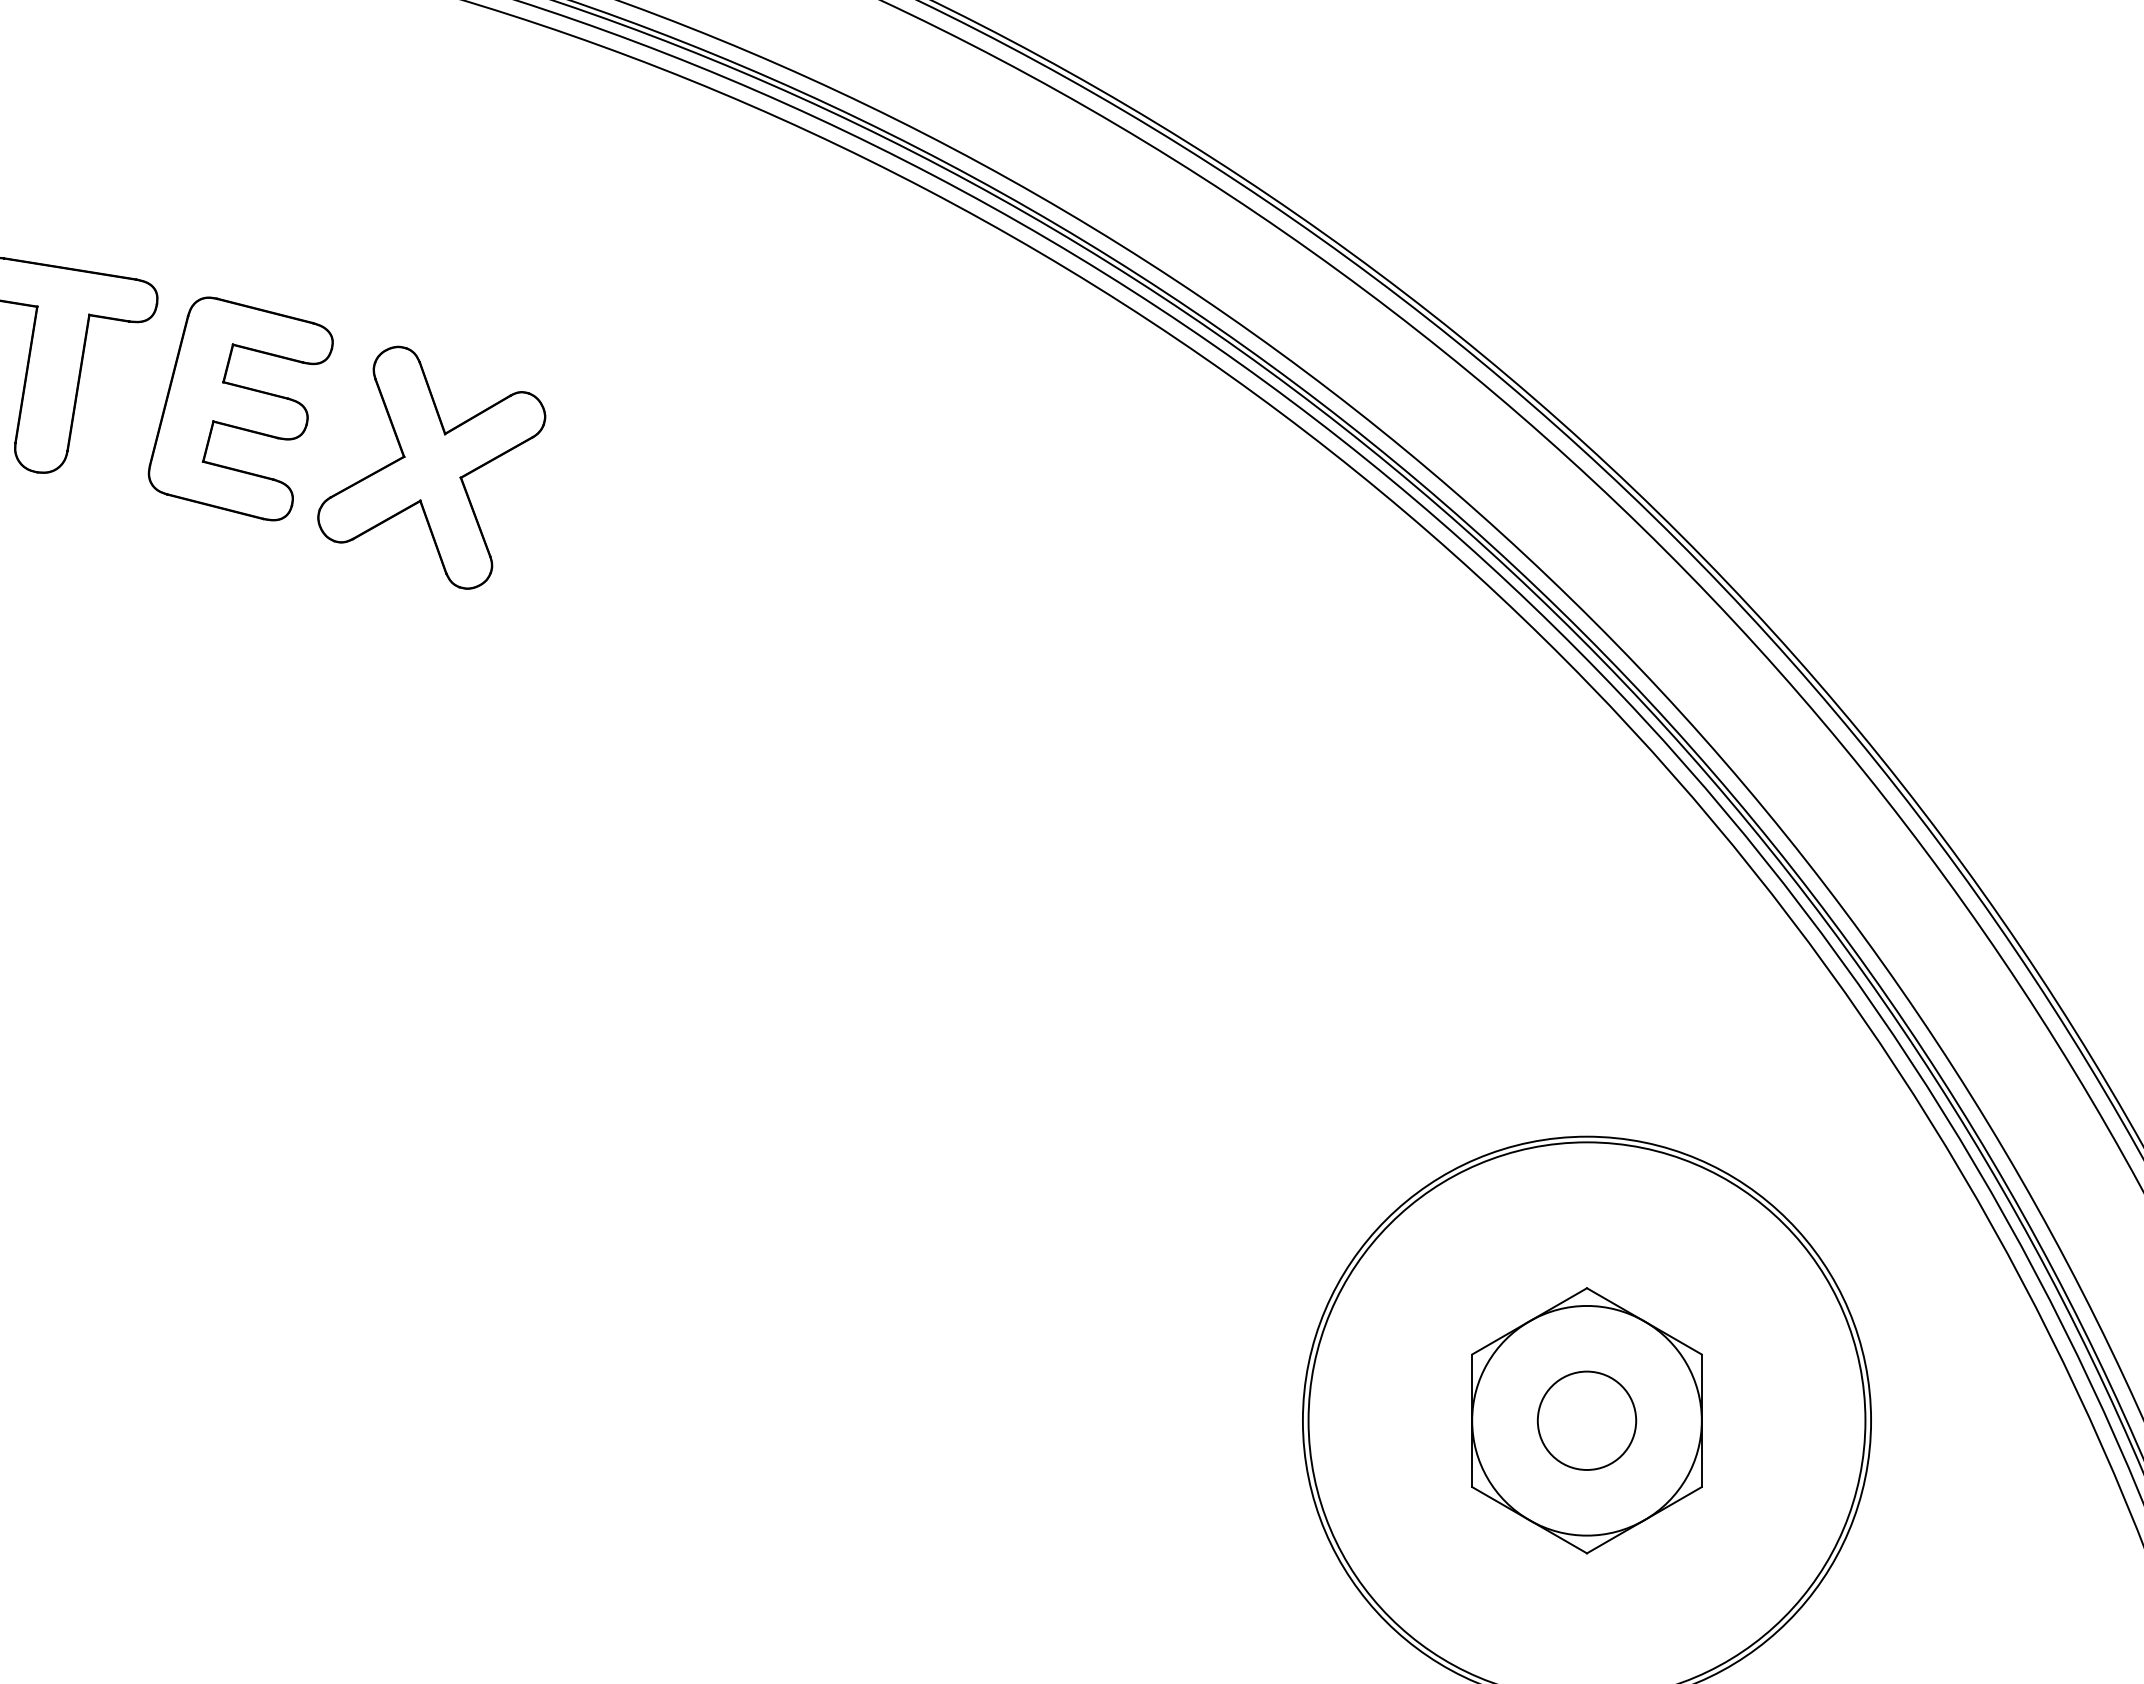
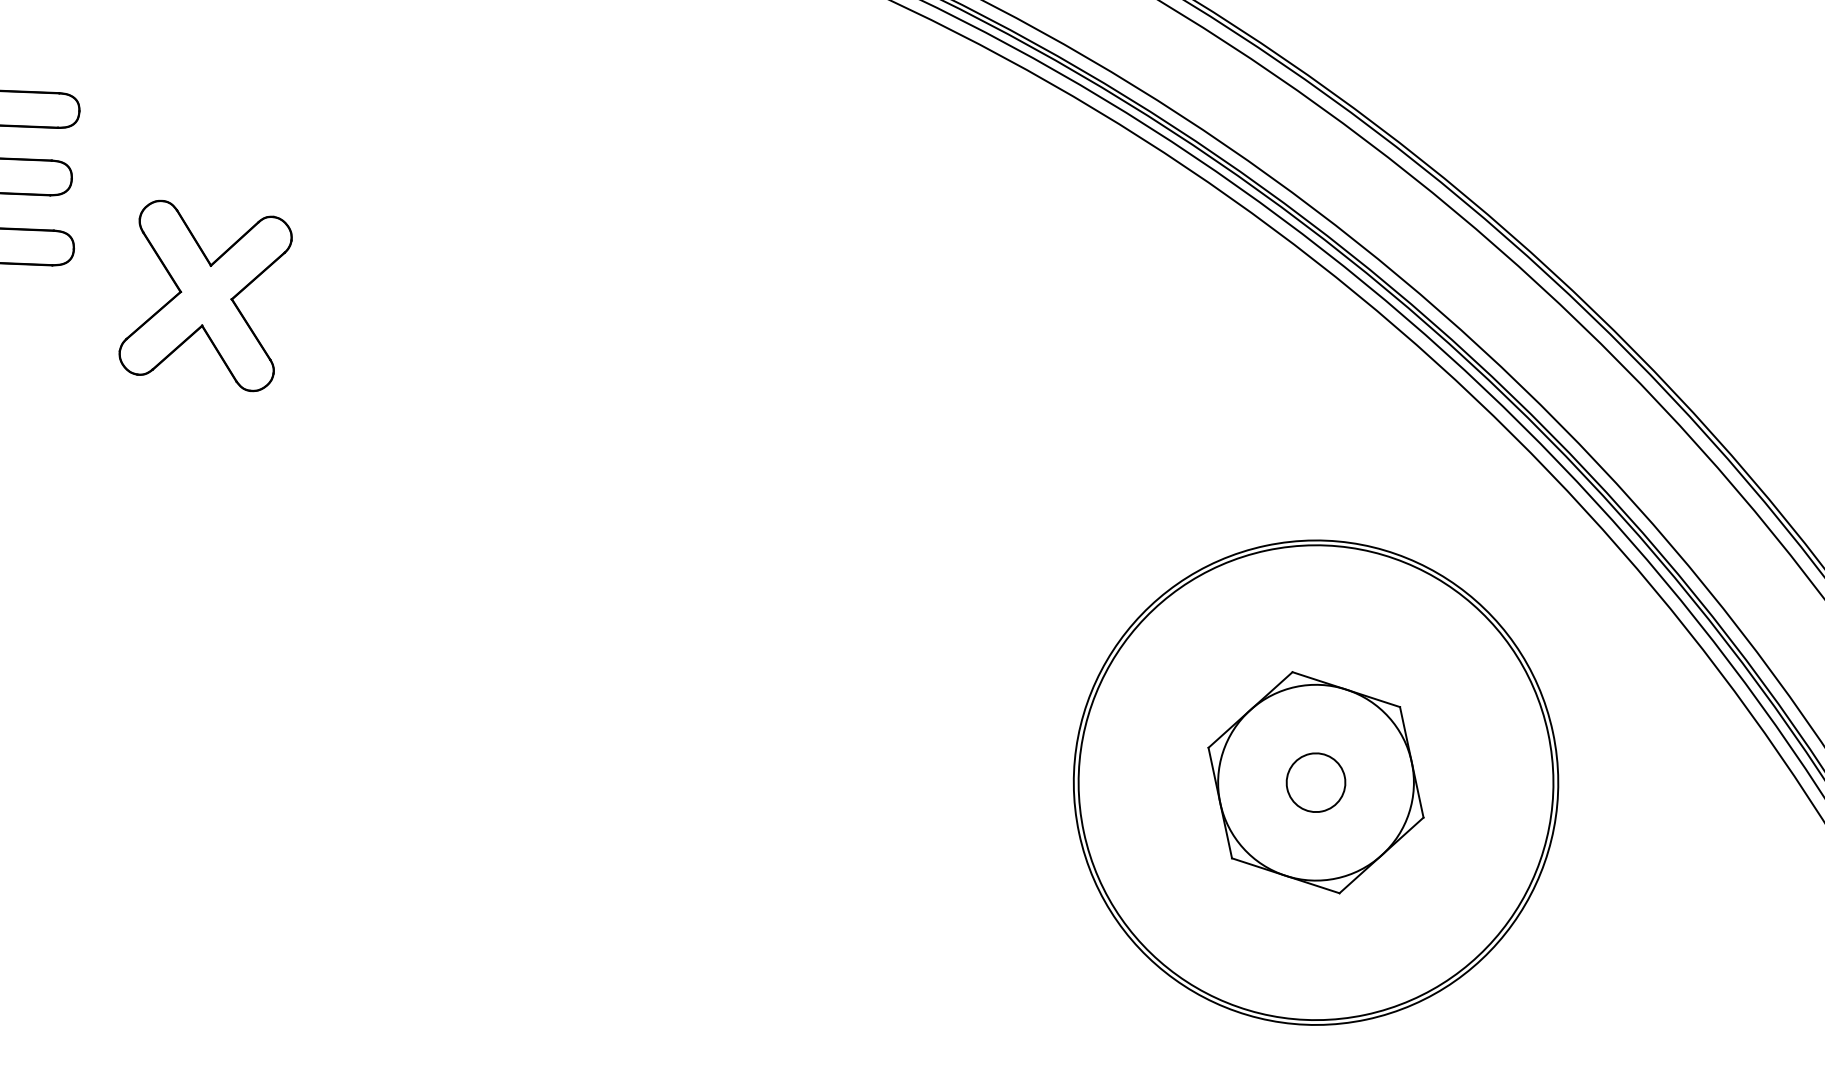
part: (431, 467) -> (205, 296), moved
circle: (1586, 1420) -> (1315, 782), size x0.7

